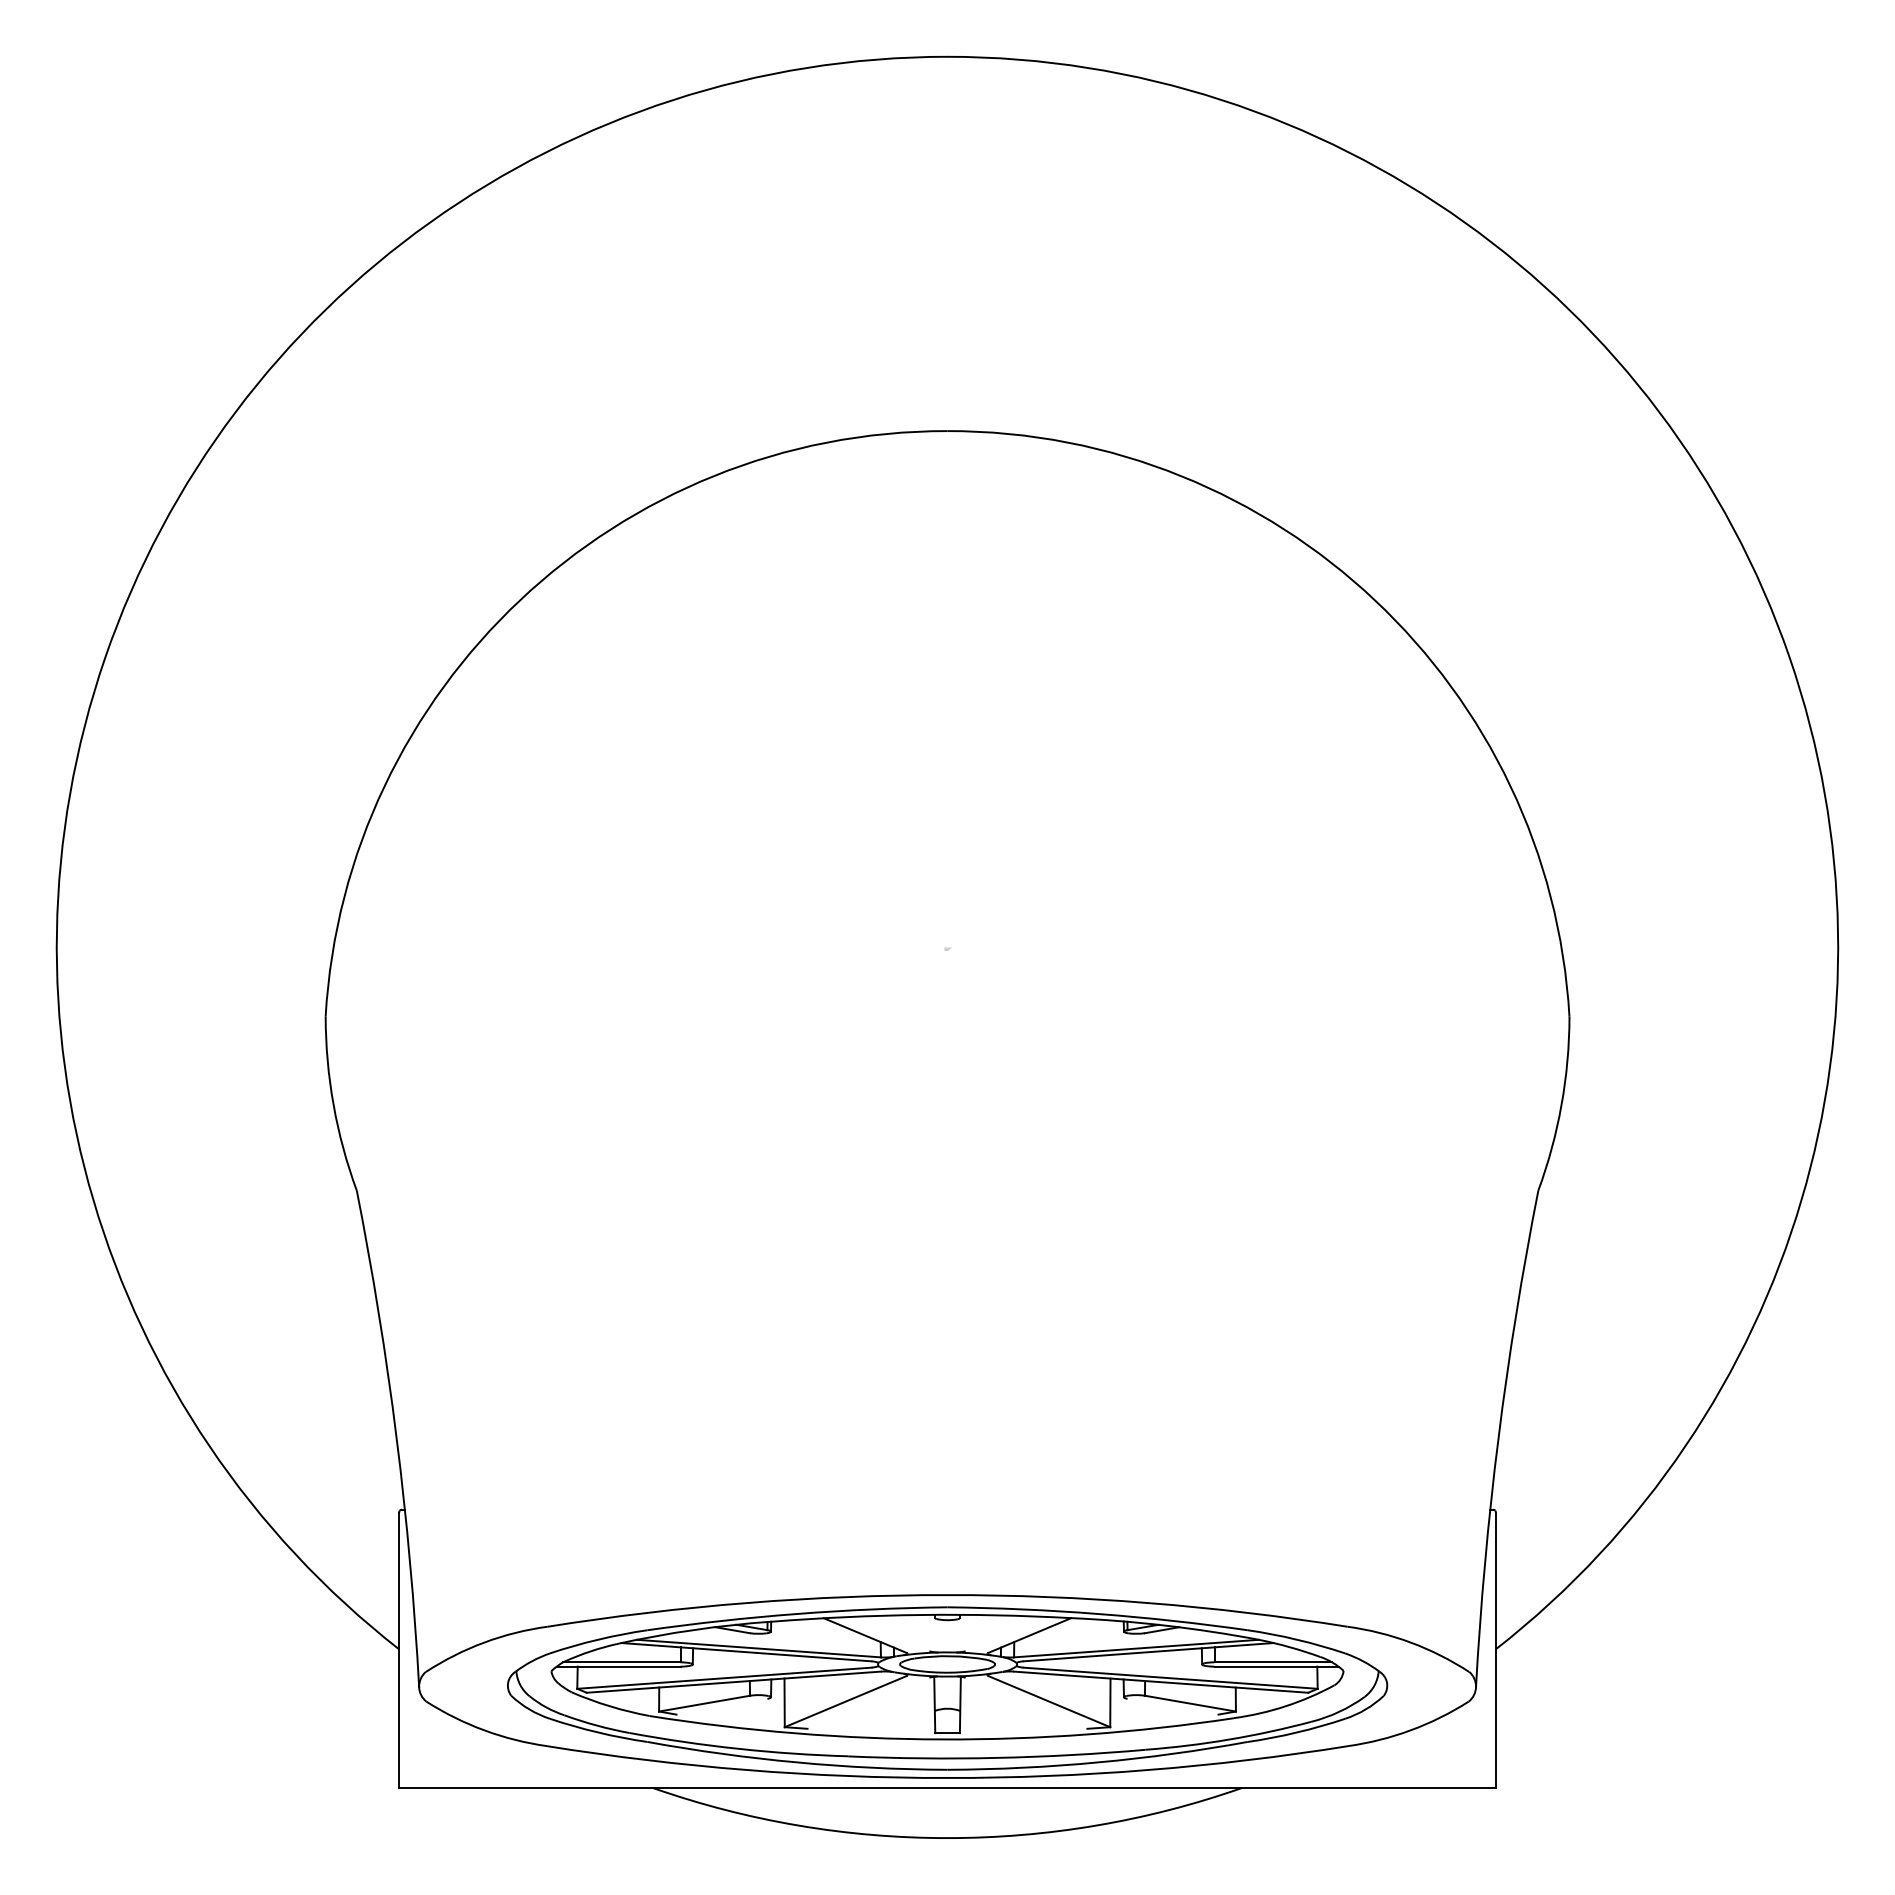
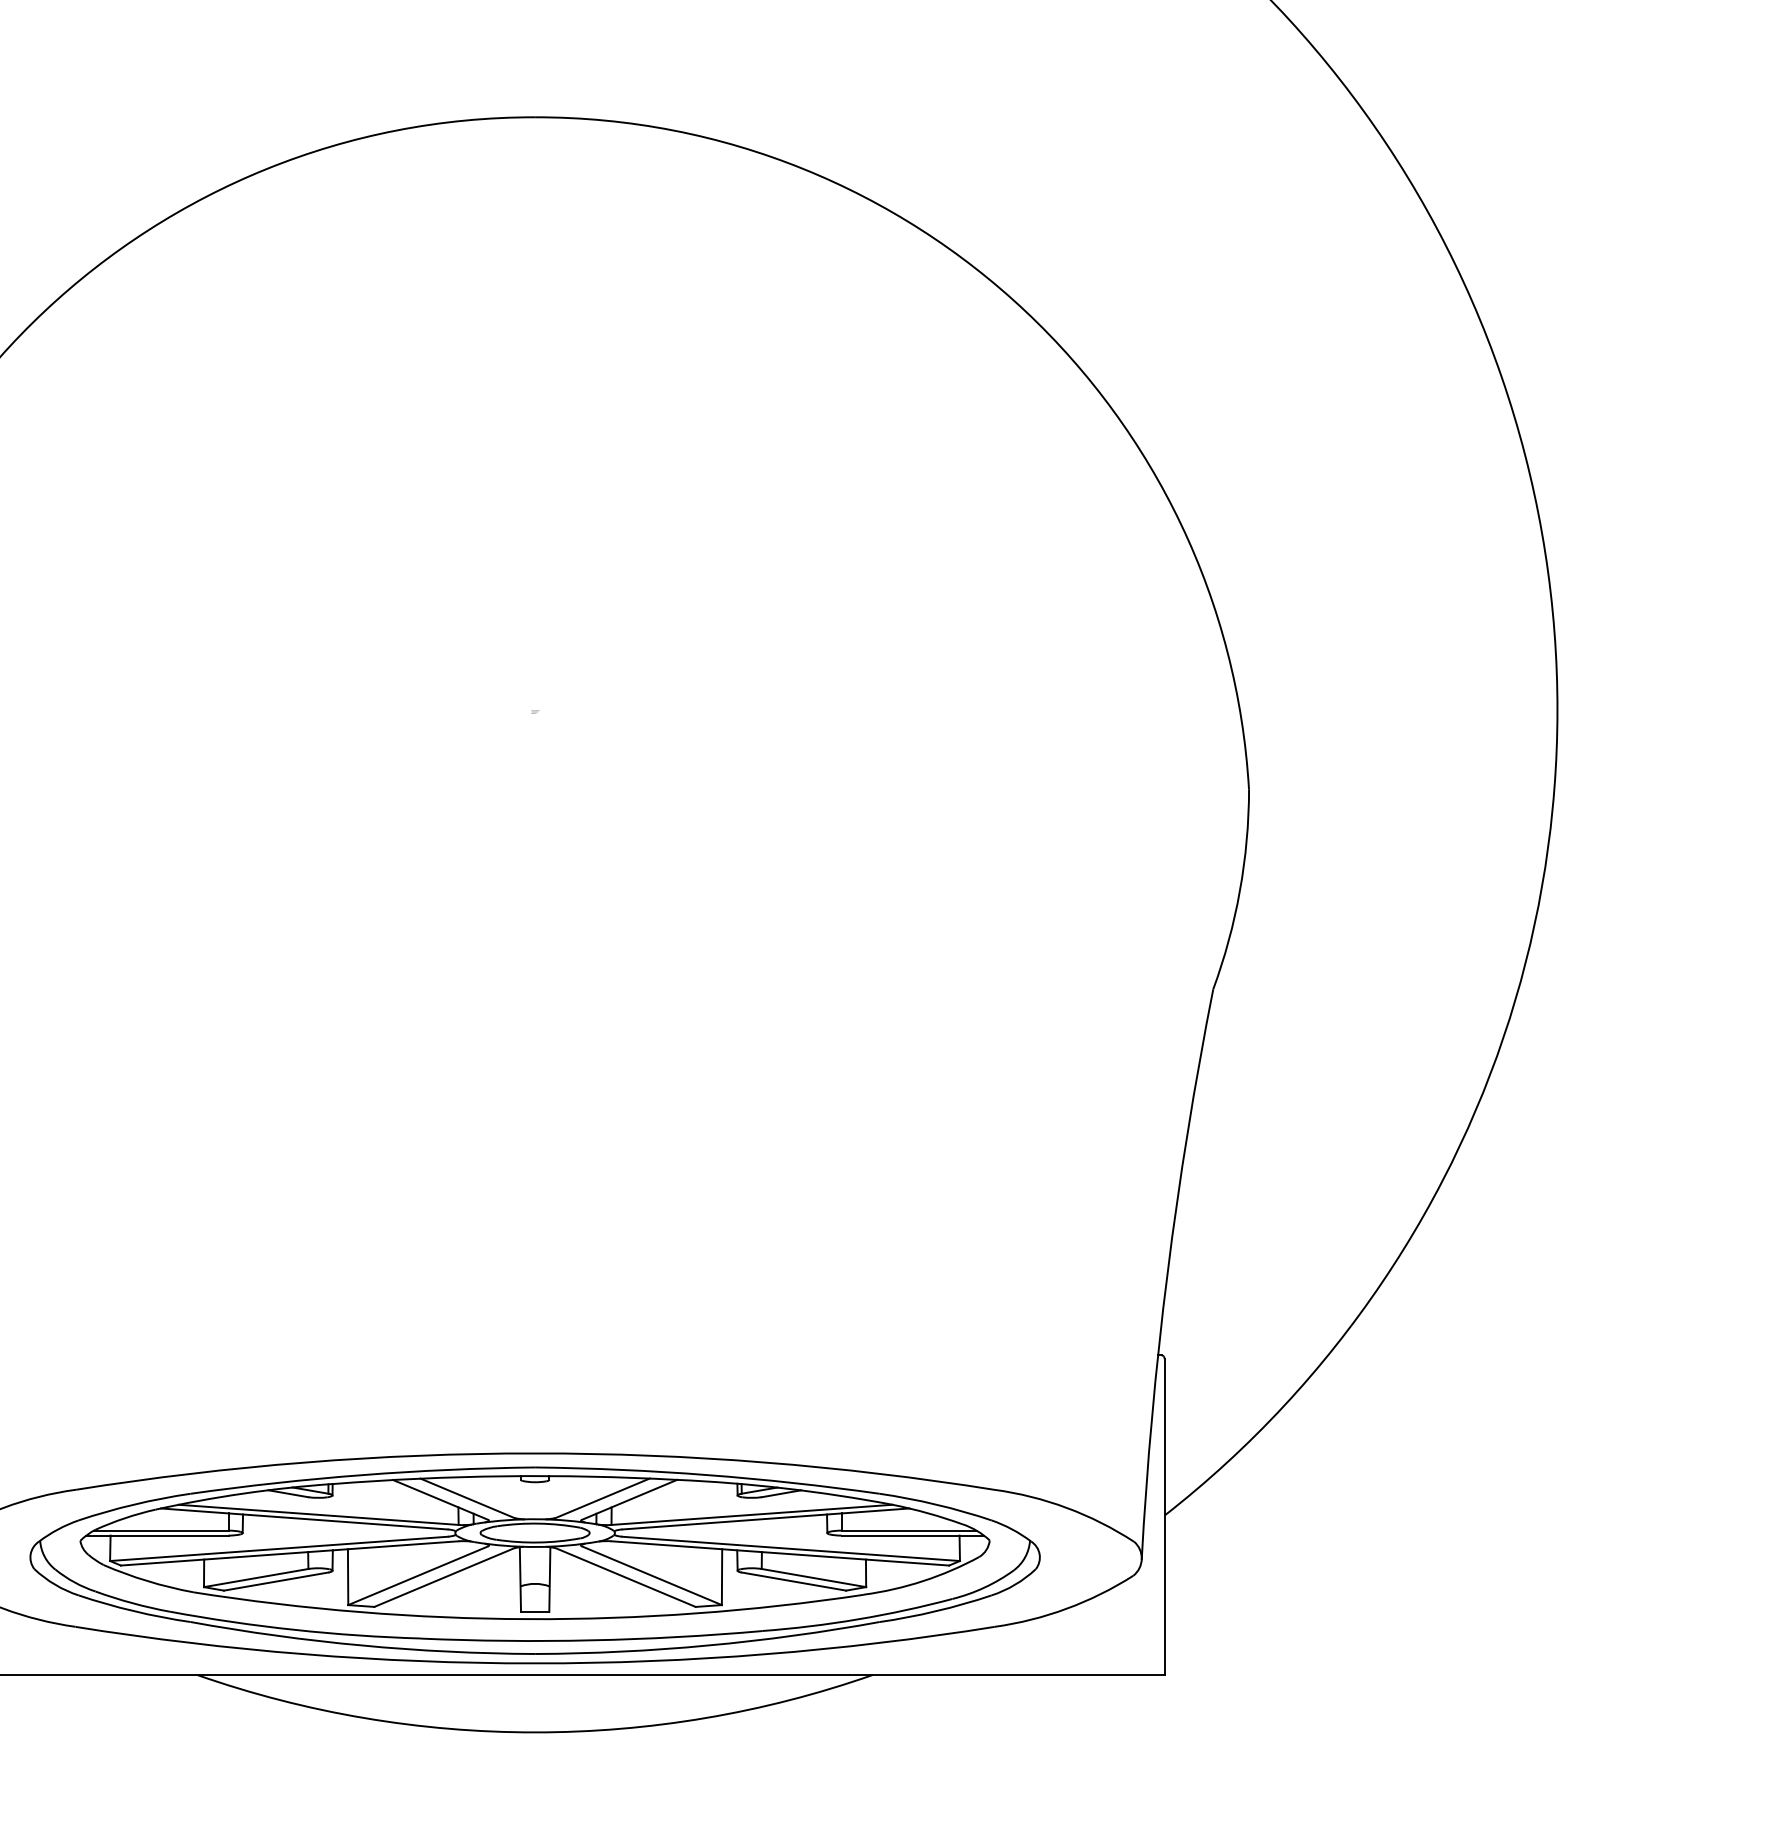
line: (1006, 1633) -> (602, 1497), added
line: (888, 1634) -> (467, 1498), added
line: (868, 1702) -> (444, 1576), added
line: (1026, 1702) -> (625, 1576), added
line: (721, 1706) -> (275, 1581), added
line: (1172, 1706) -> (793, 1581), added

